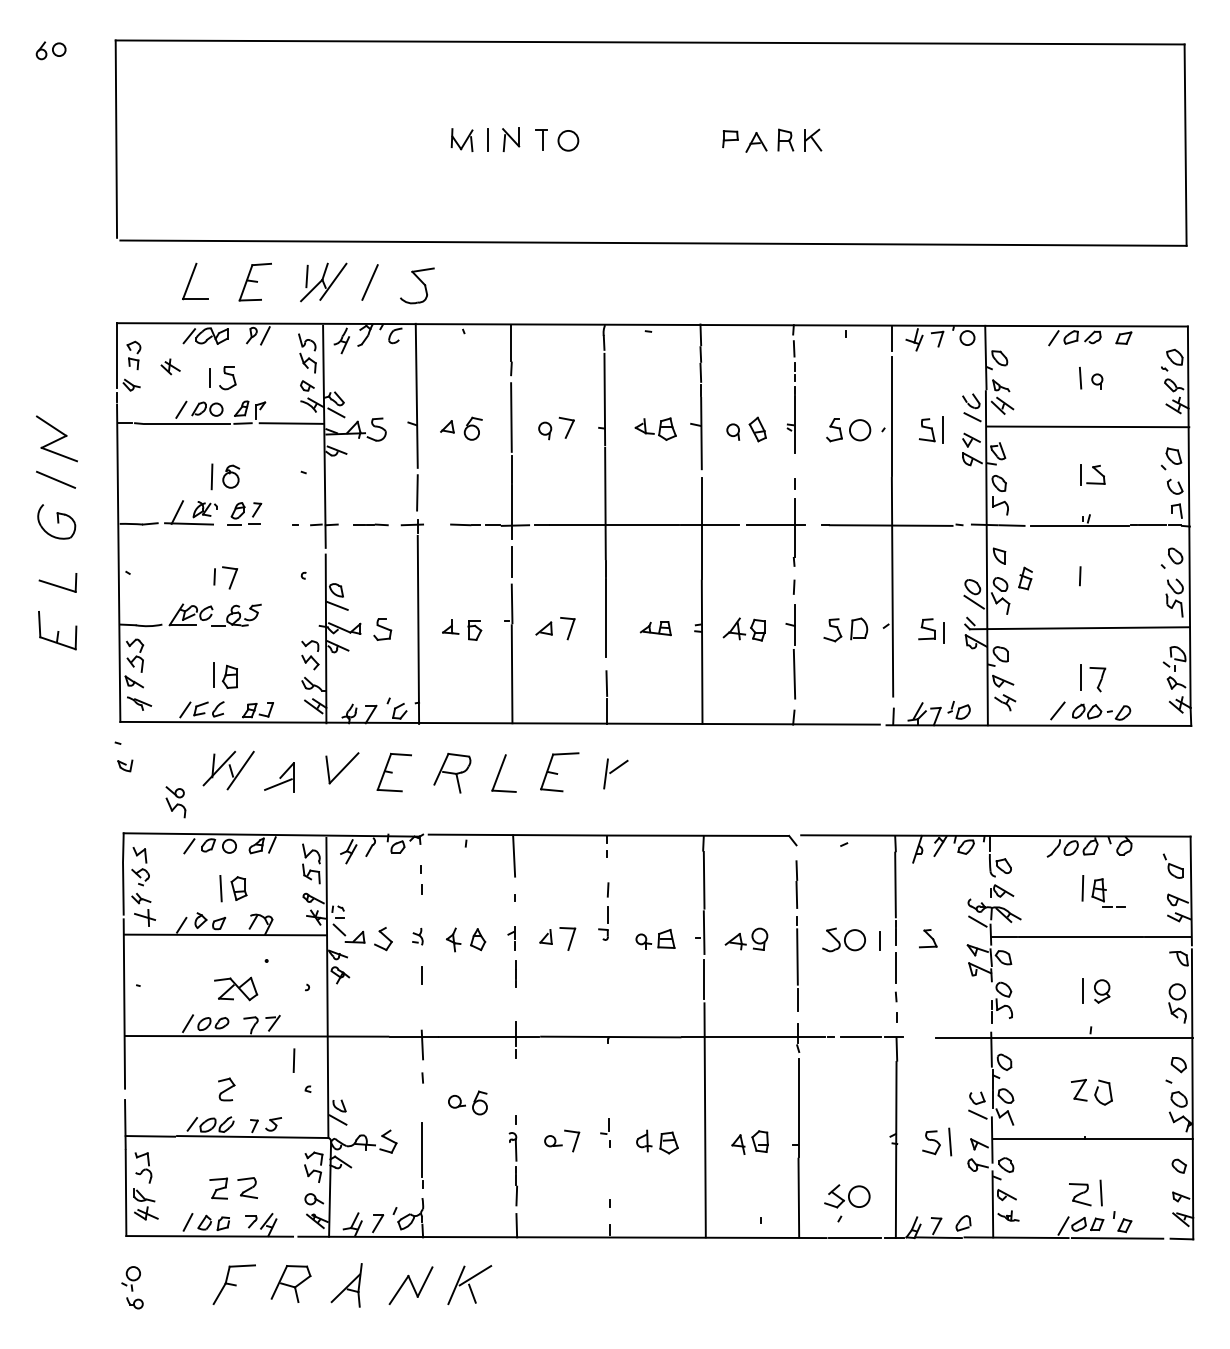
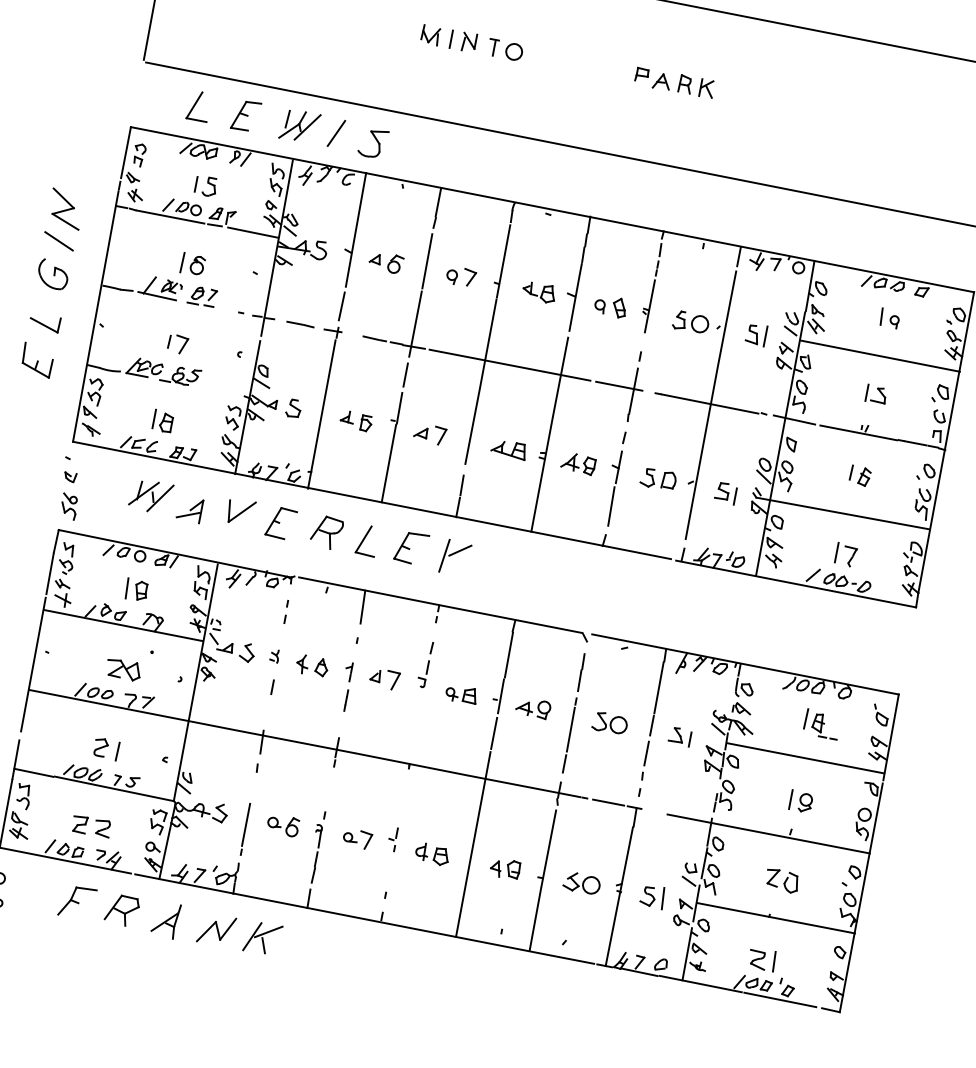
part: (170, 366) -> (135, 195), moved
part: (1025, 578) -> (864, 477), moved
part: (655, 628) -> (508, 449), size x1.43
part: (615, 773) -> (455, 557), size x1.43
part: (175, 802) -> (68, 506), moved
line: (879, 940) -> (689, 739), moved
line: (293, 1060) -> (117, 751), moved
part: (467, 1102) -> (282, 824), moved
part: (847, 1196) -> (582, 883), moved

